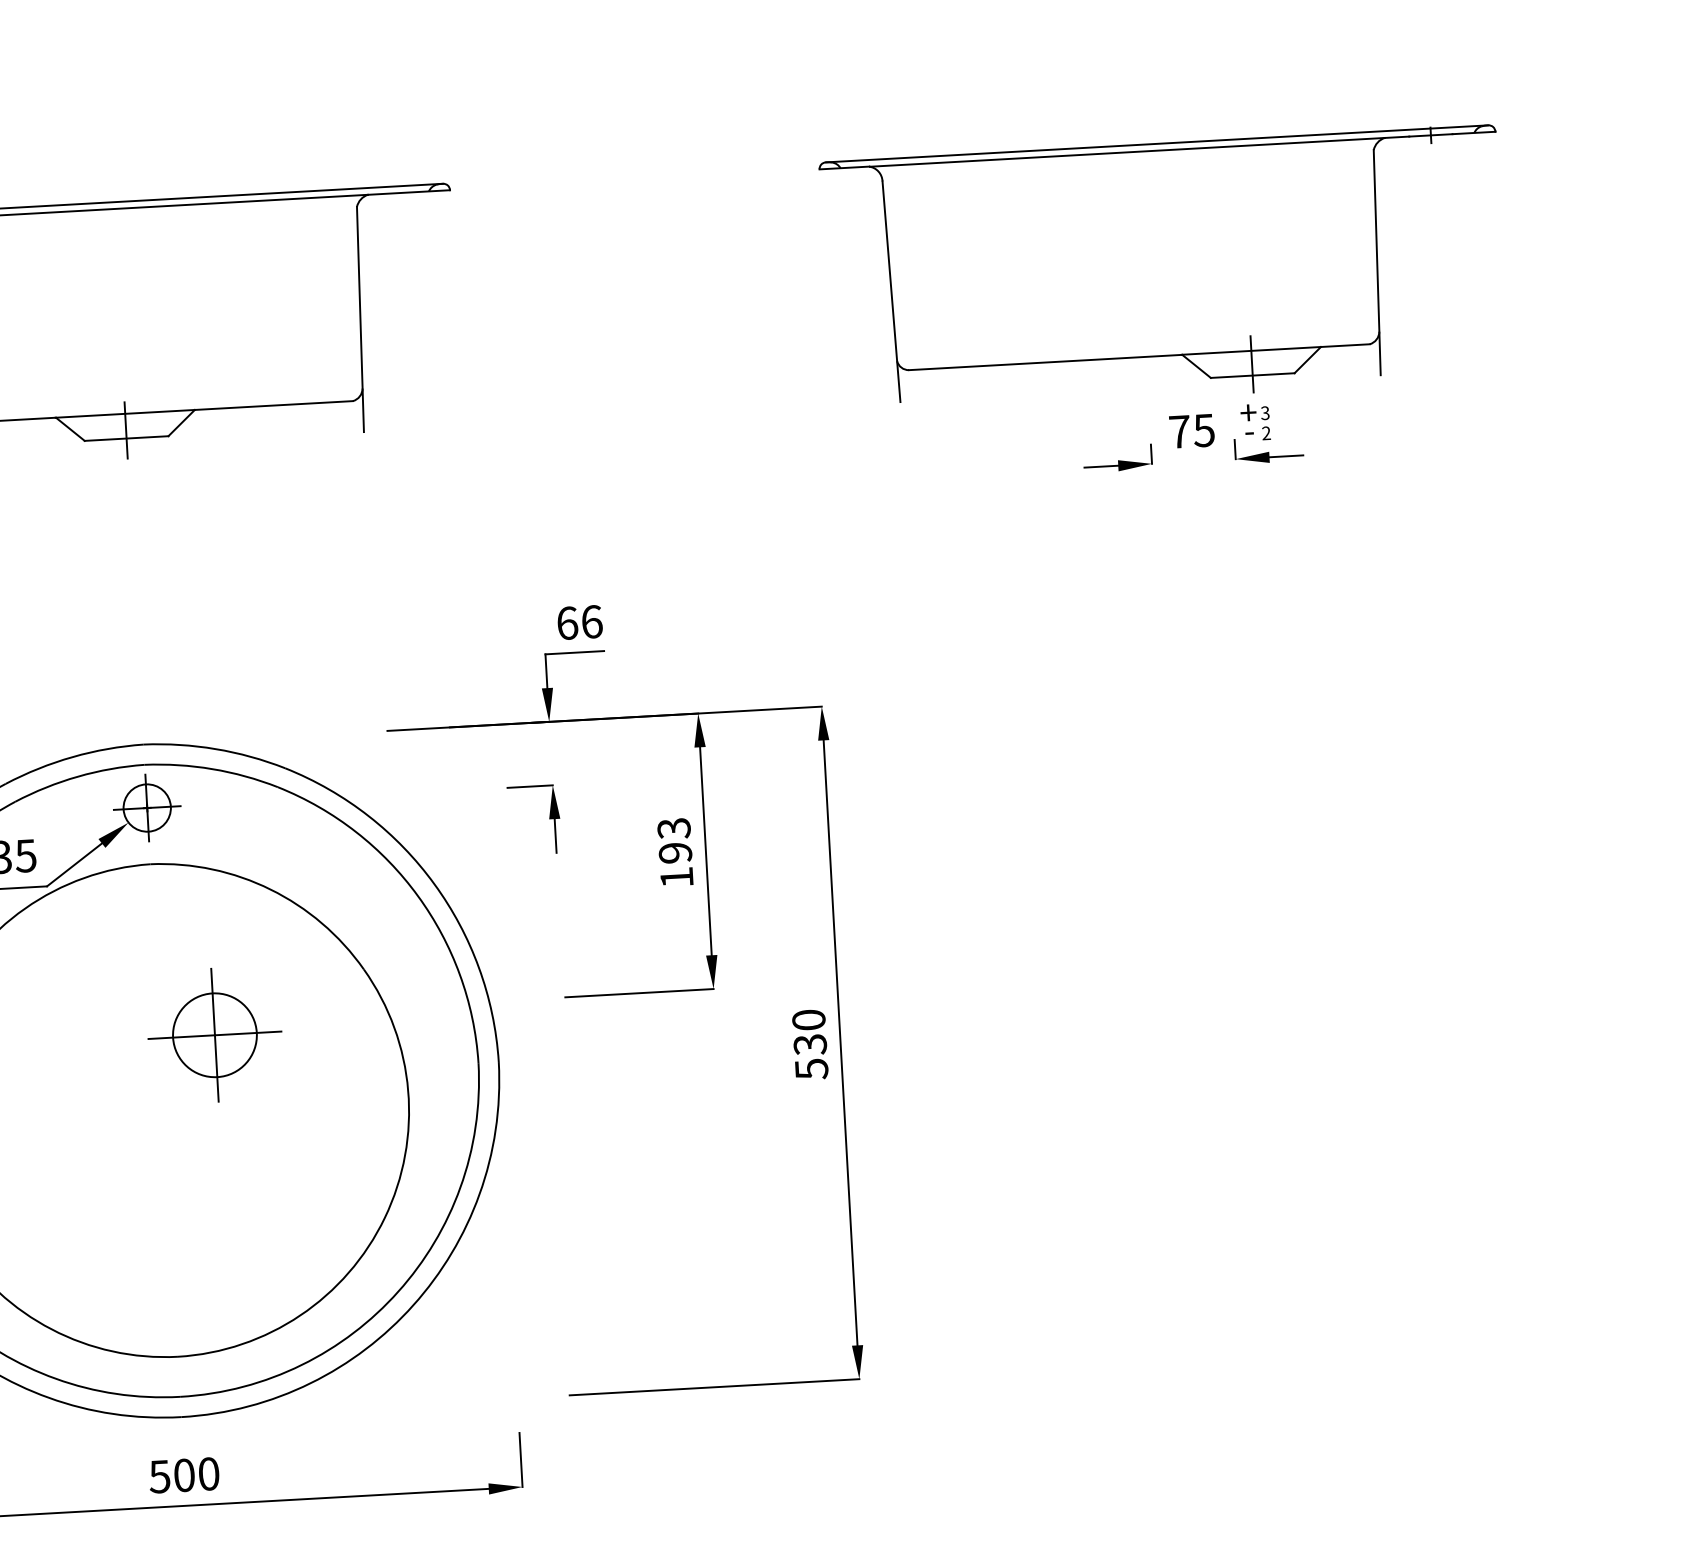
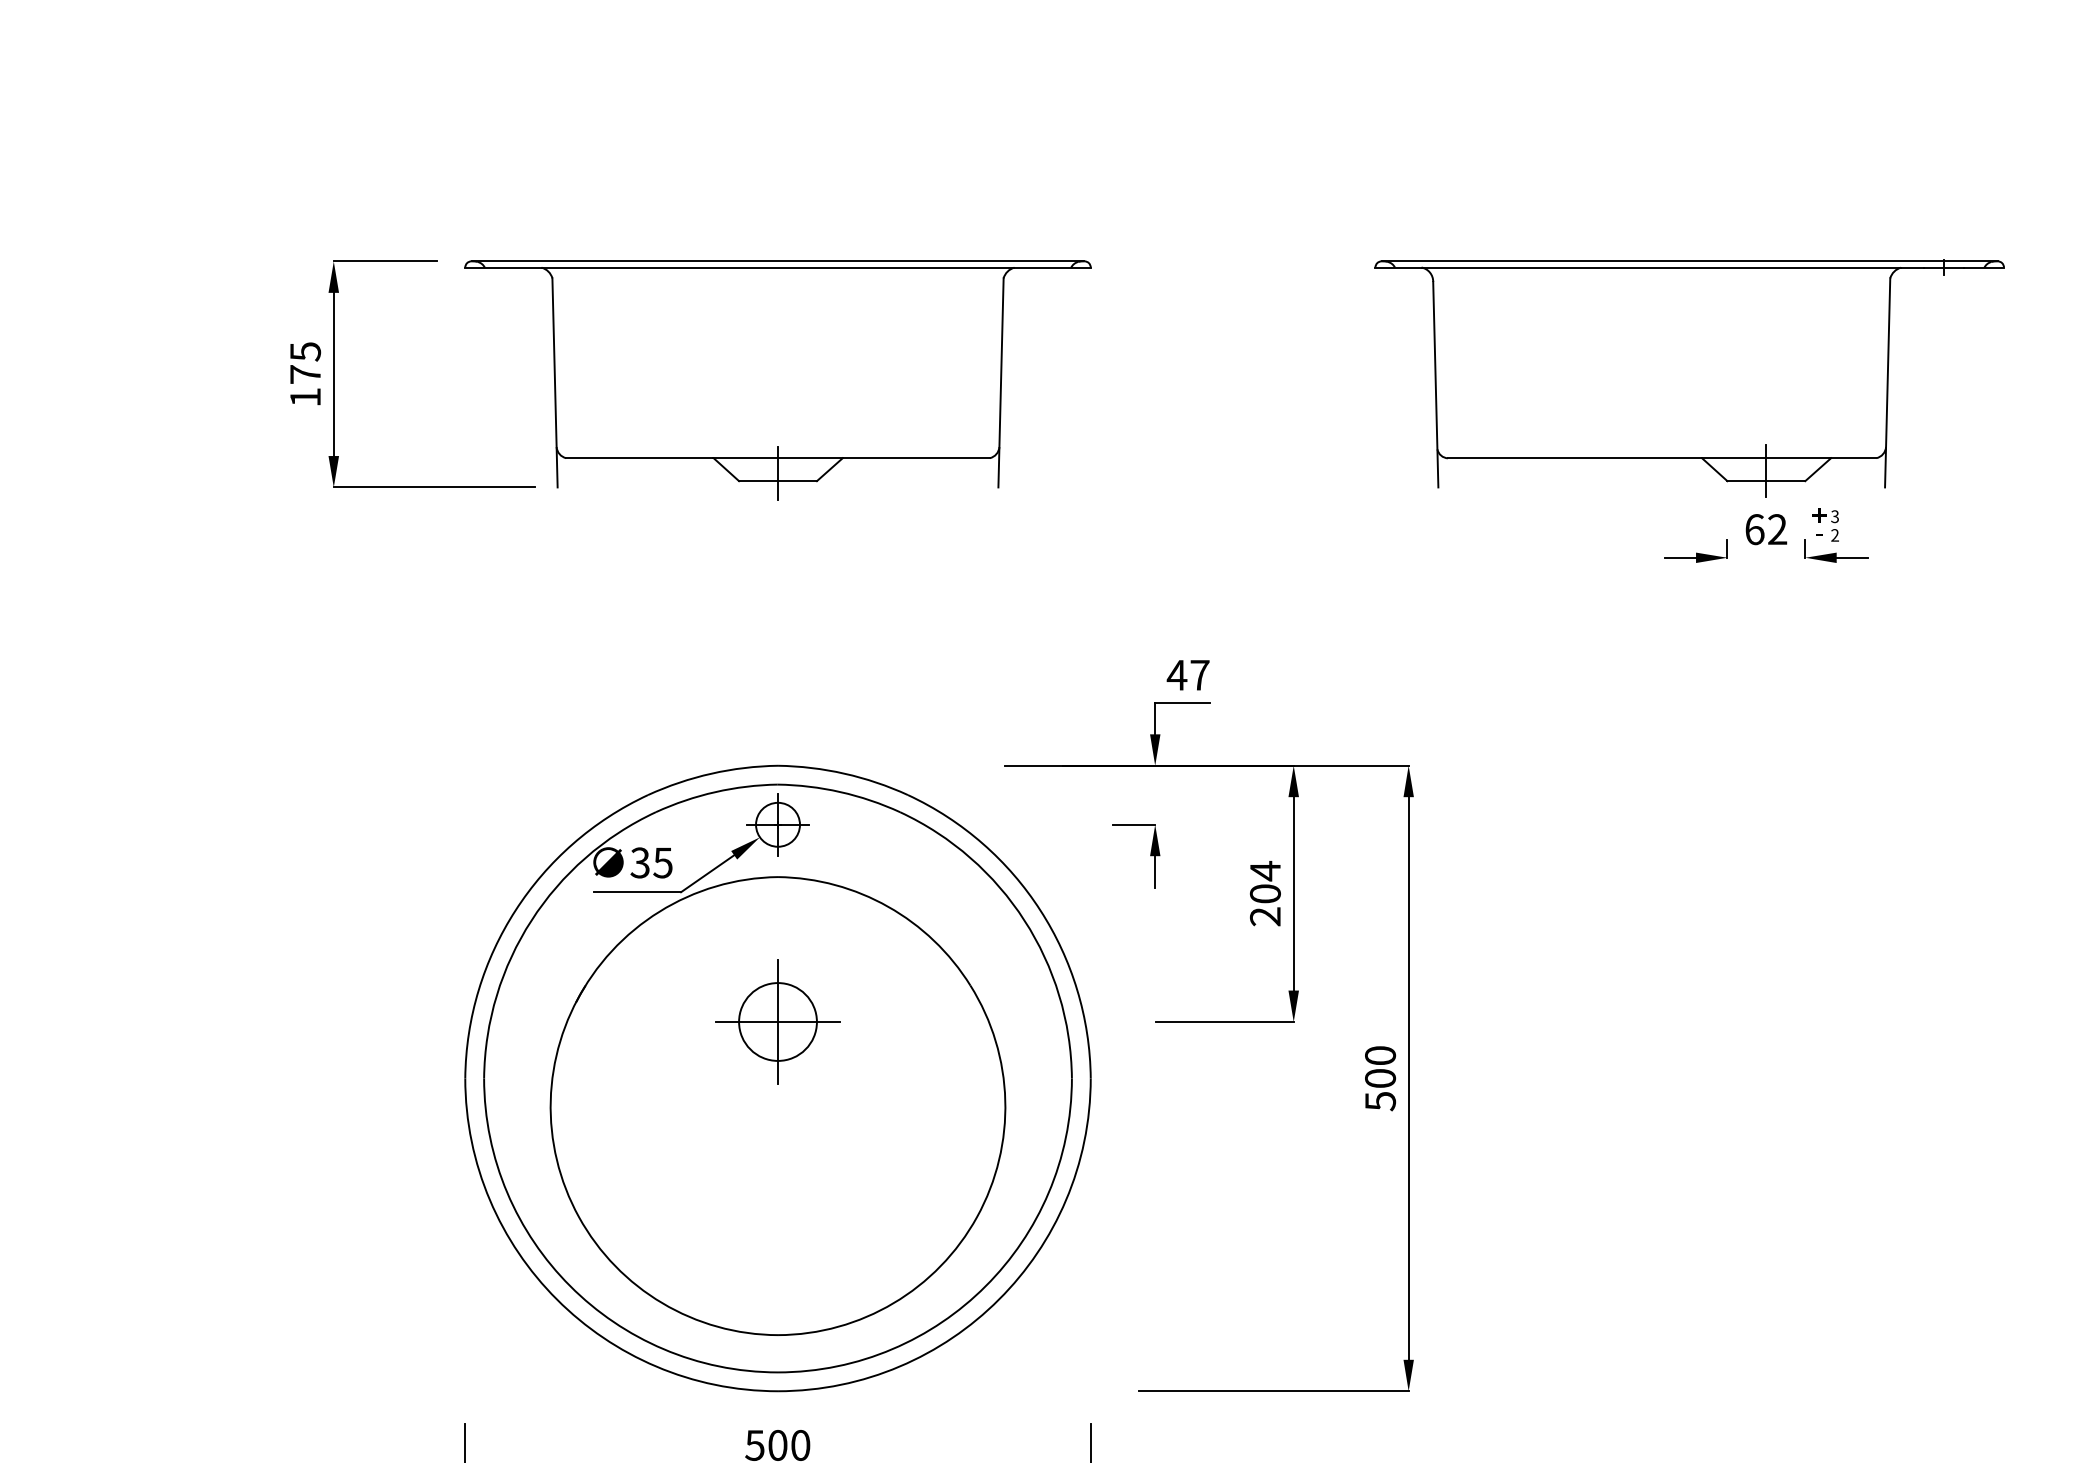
part: (1163, 269) -> (1689, 378), moved
text: (1192, 431) -> (1766, 529), 75 -> 62
text: (578, 621) -> (1187, 674), 66 -> 47
text: (674, 852) -> (1264, 893), 193 -> 204
part: (214, 1034) -> (777, 1021), moved
text: (810, 1044) -> (1380, 1078), 530 -> 500

